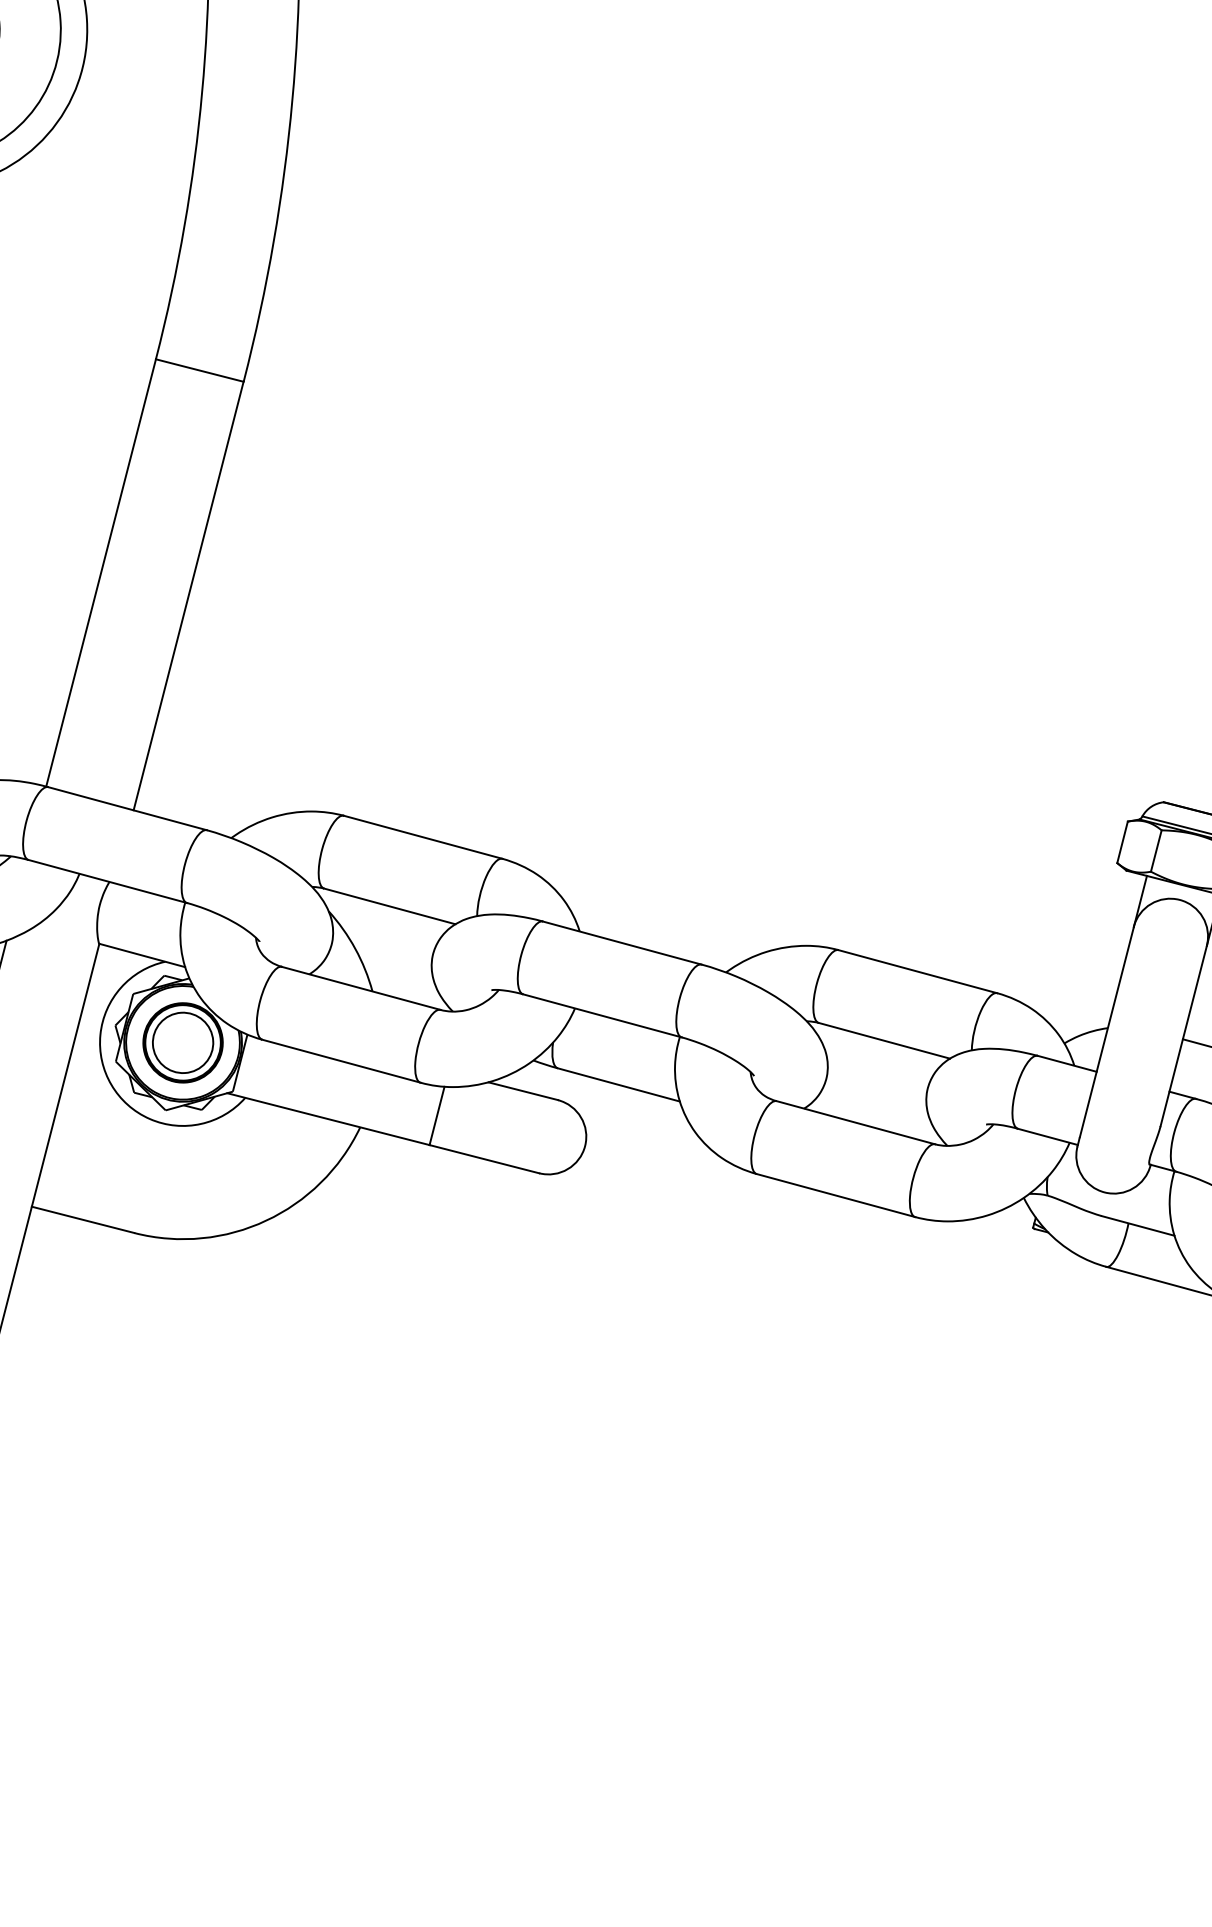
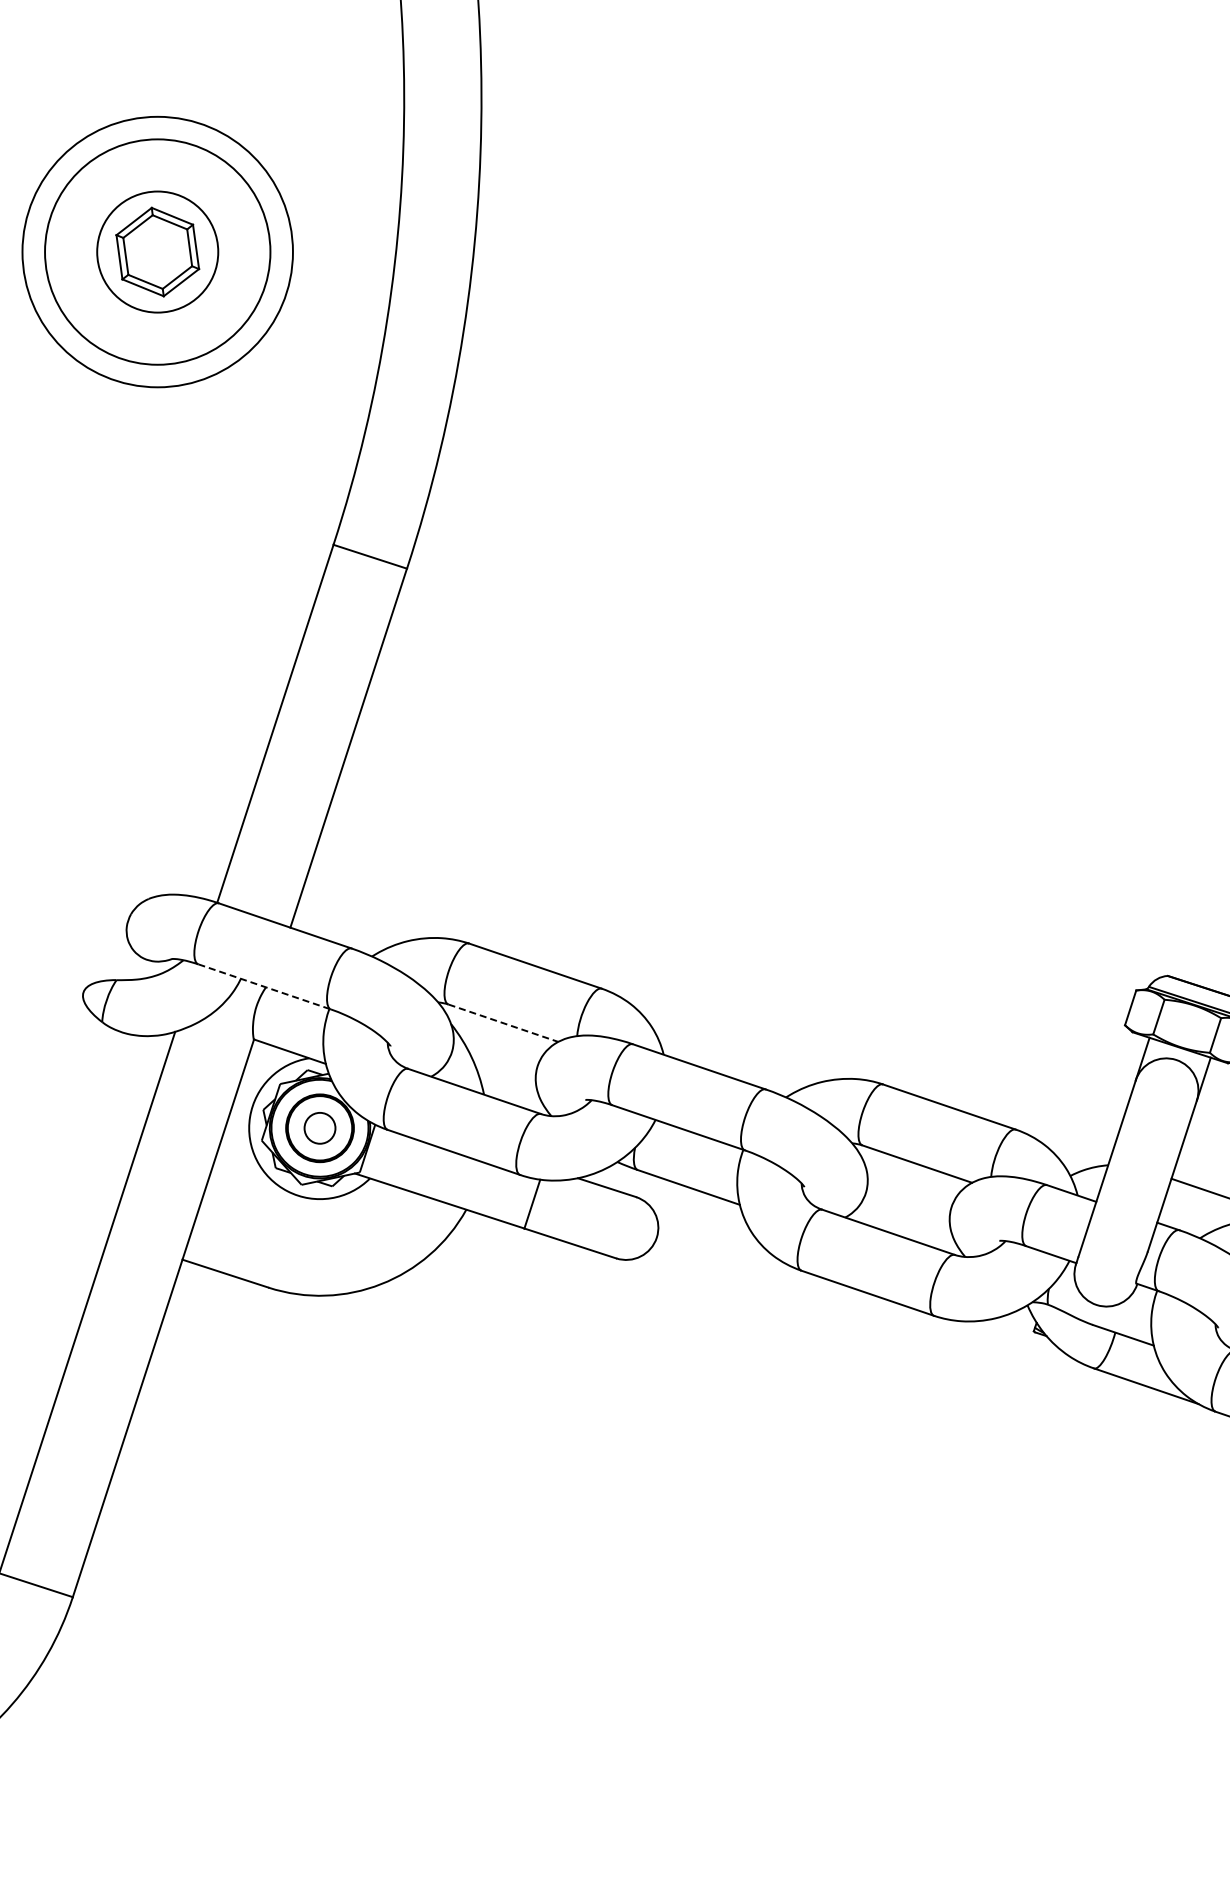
line: (107, 881) -> (264, 986), solid -> dashed
line: (390, 906) -> (503, 1023), solid -> dashed
circle: (182, 1043) -> (319, 1128), size x0.6

